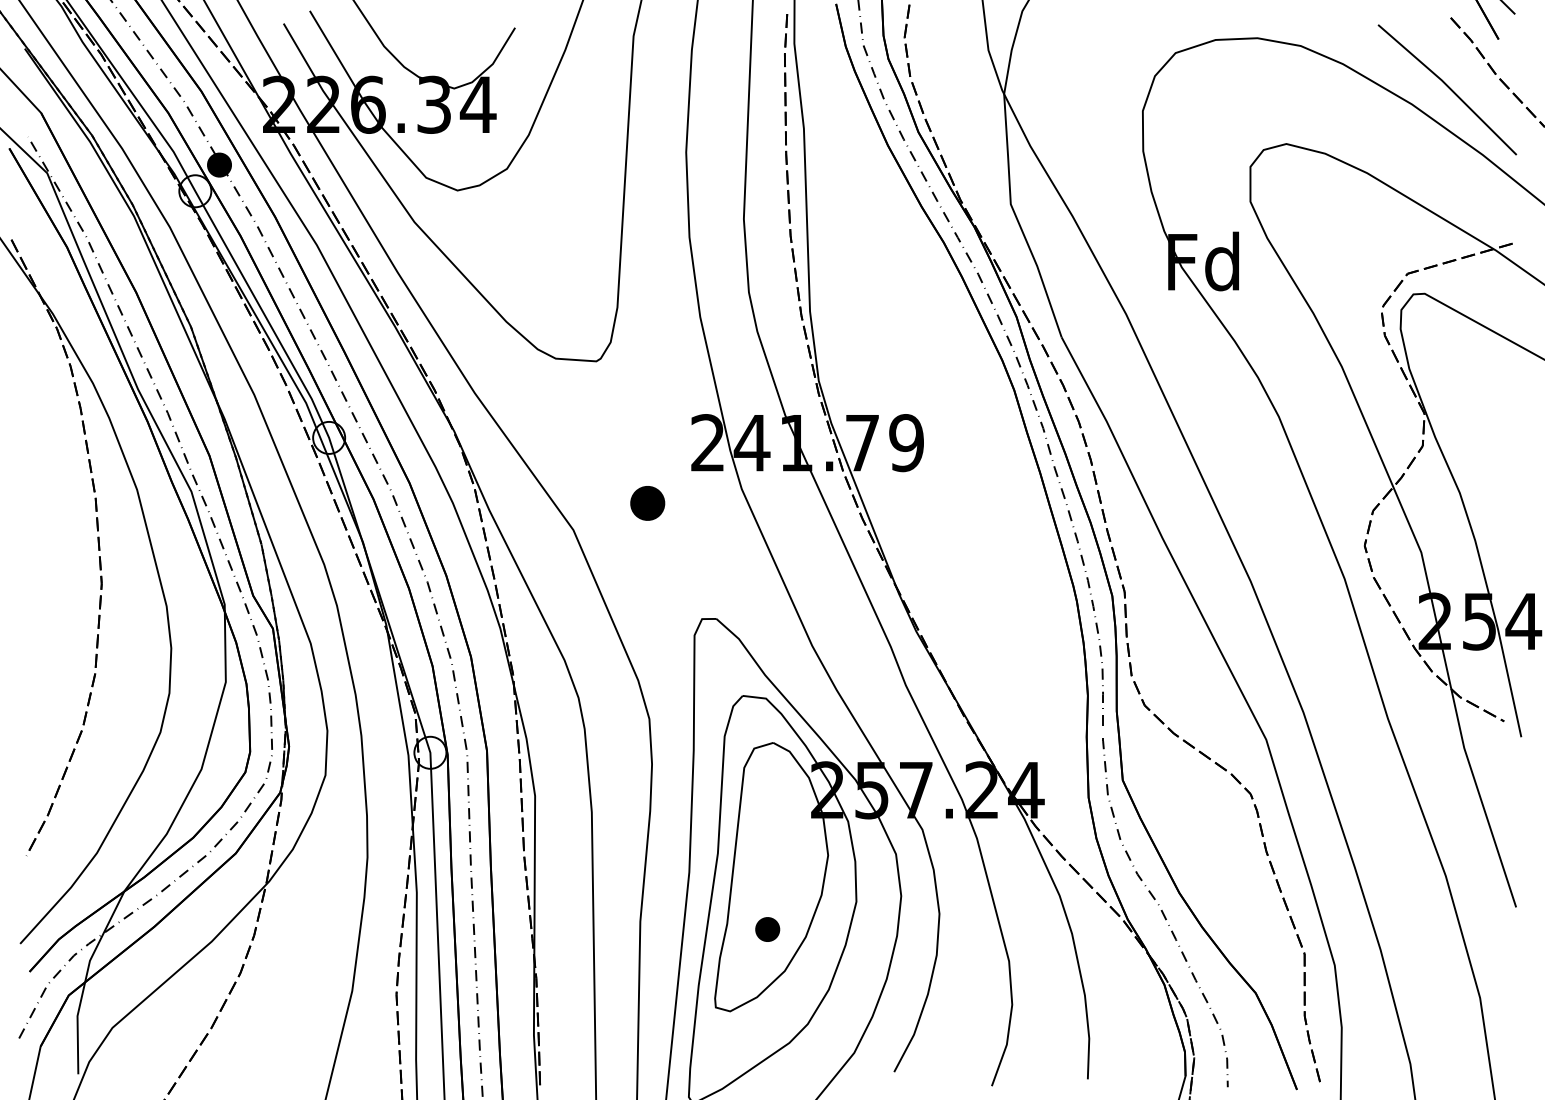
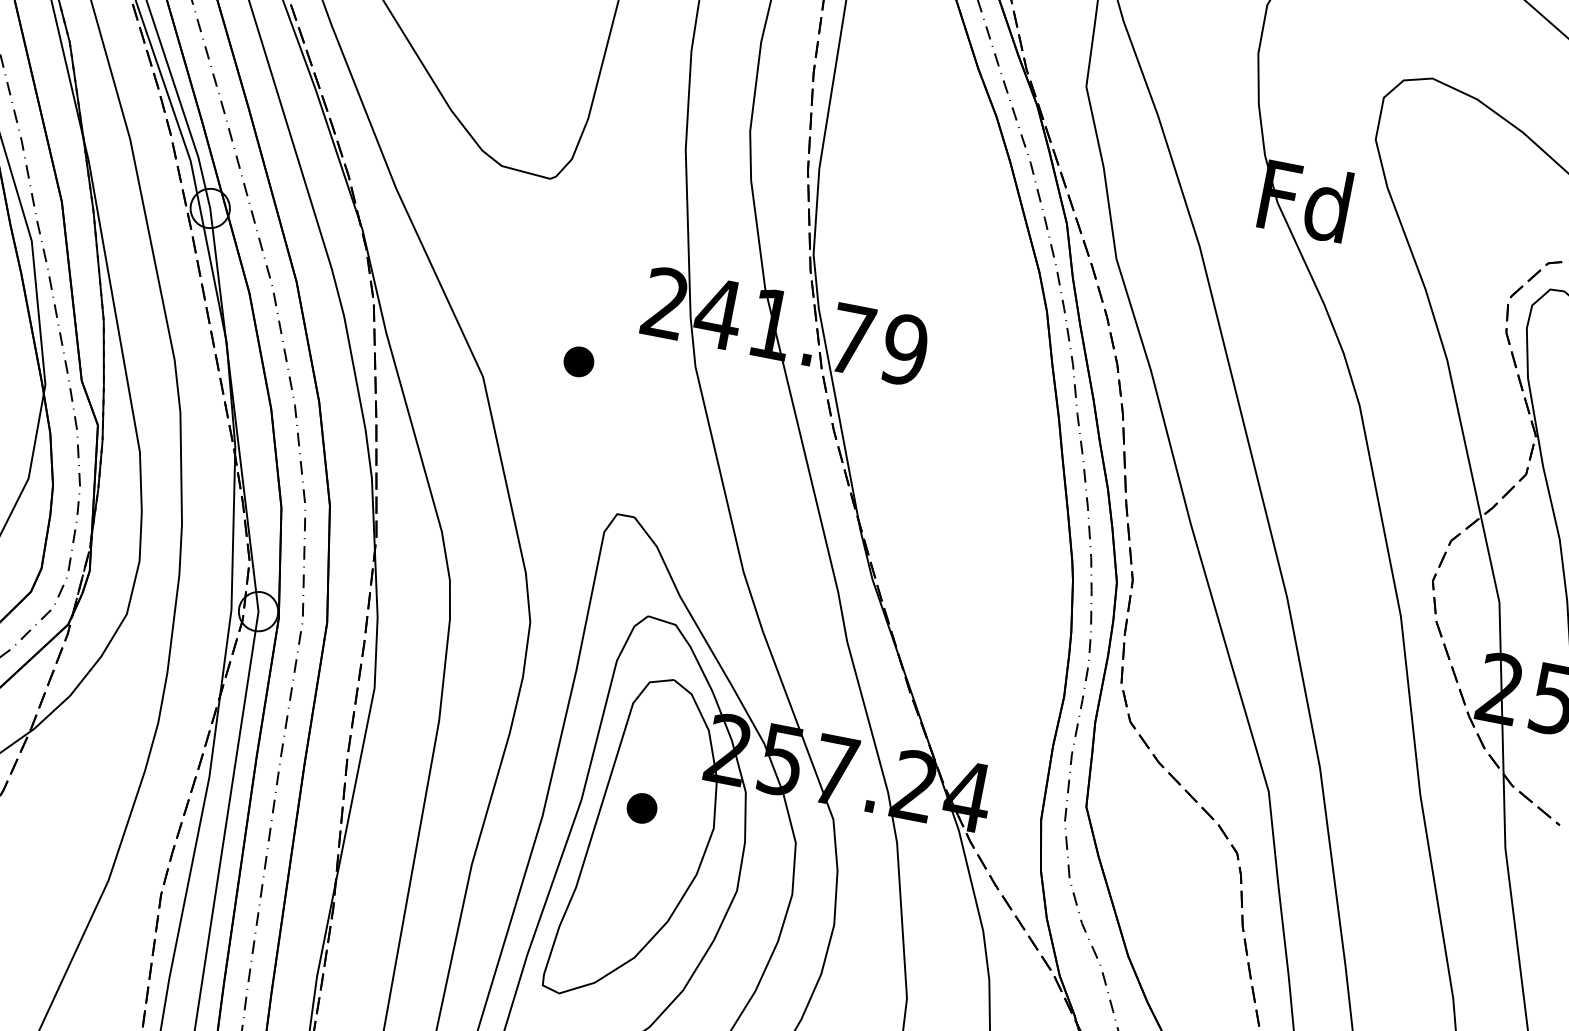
part: (647, 502) -> (578, 360), size x0.71
part: (767, 929) -> (641, 808), moved

